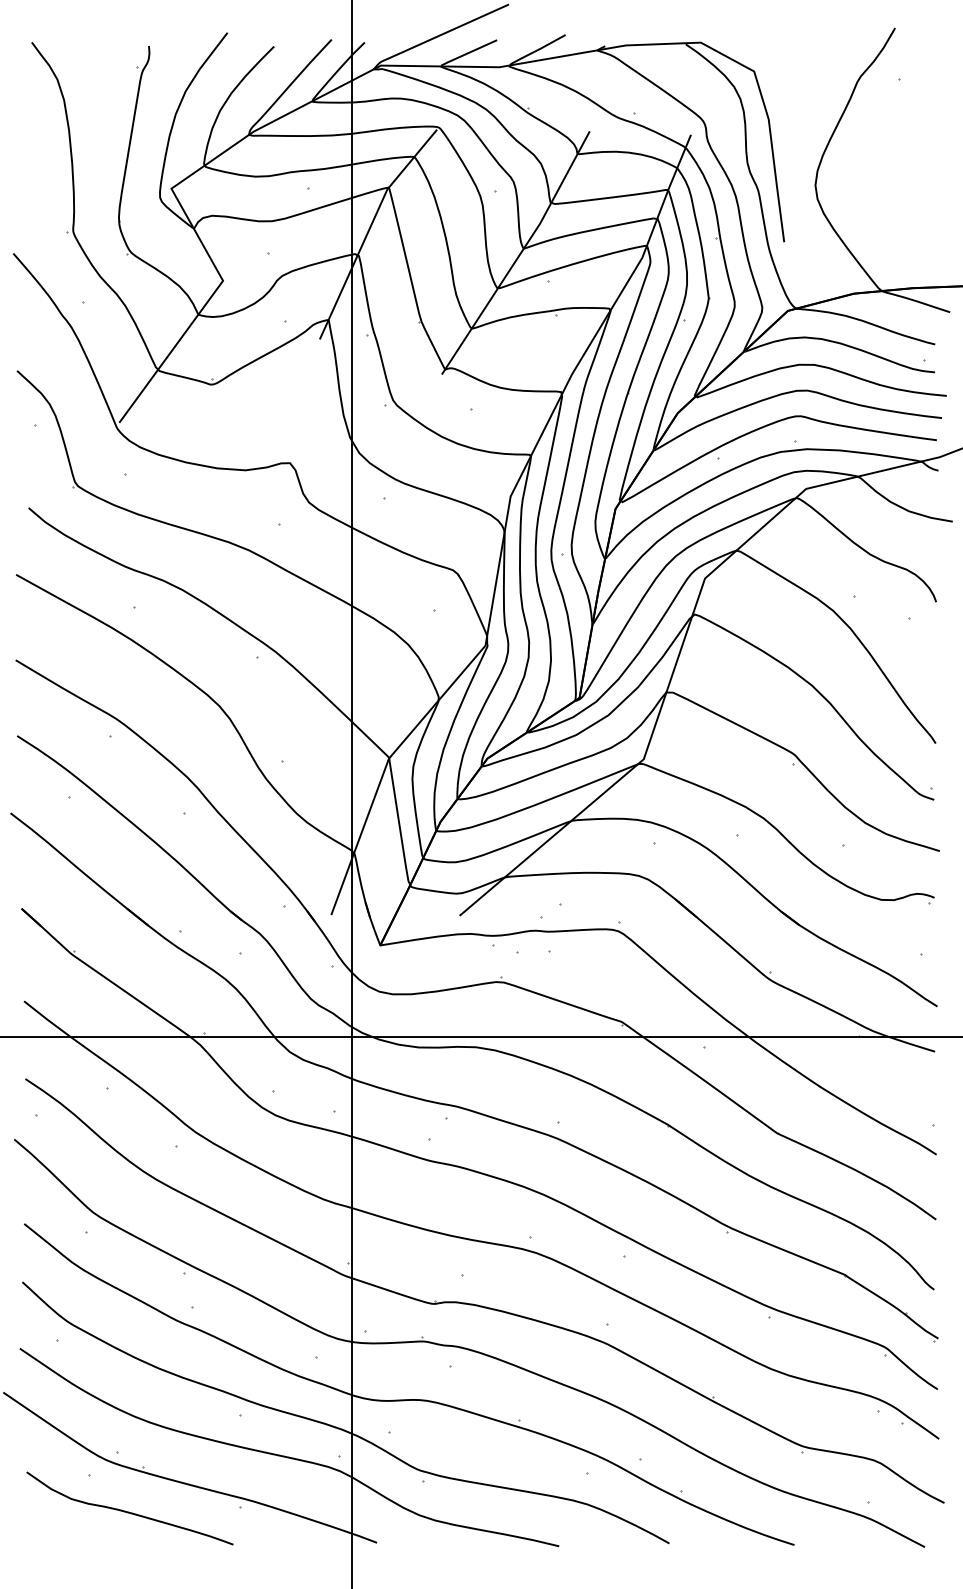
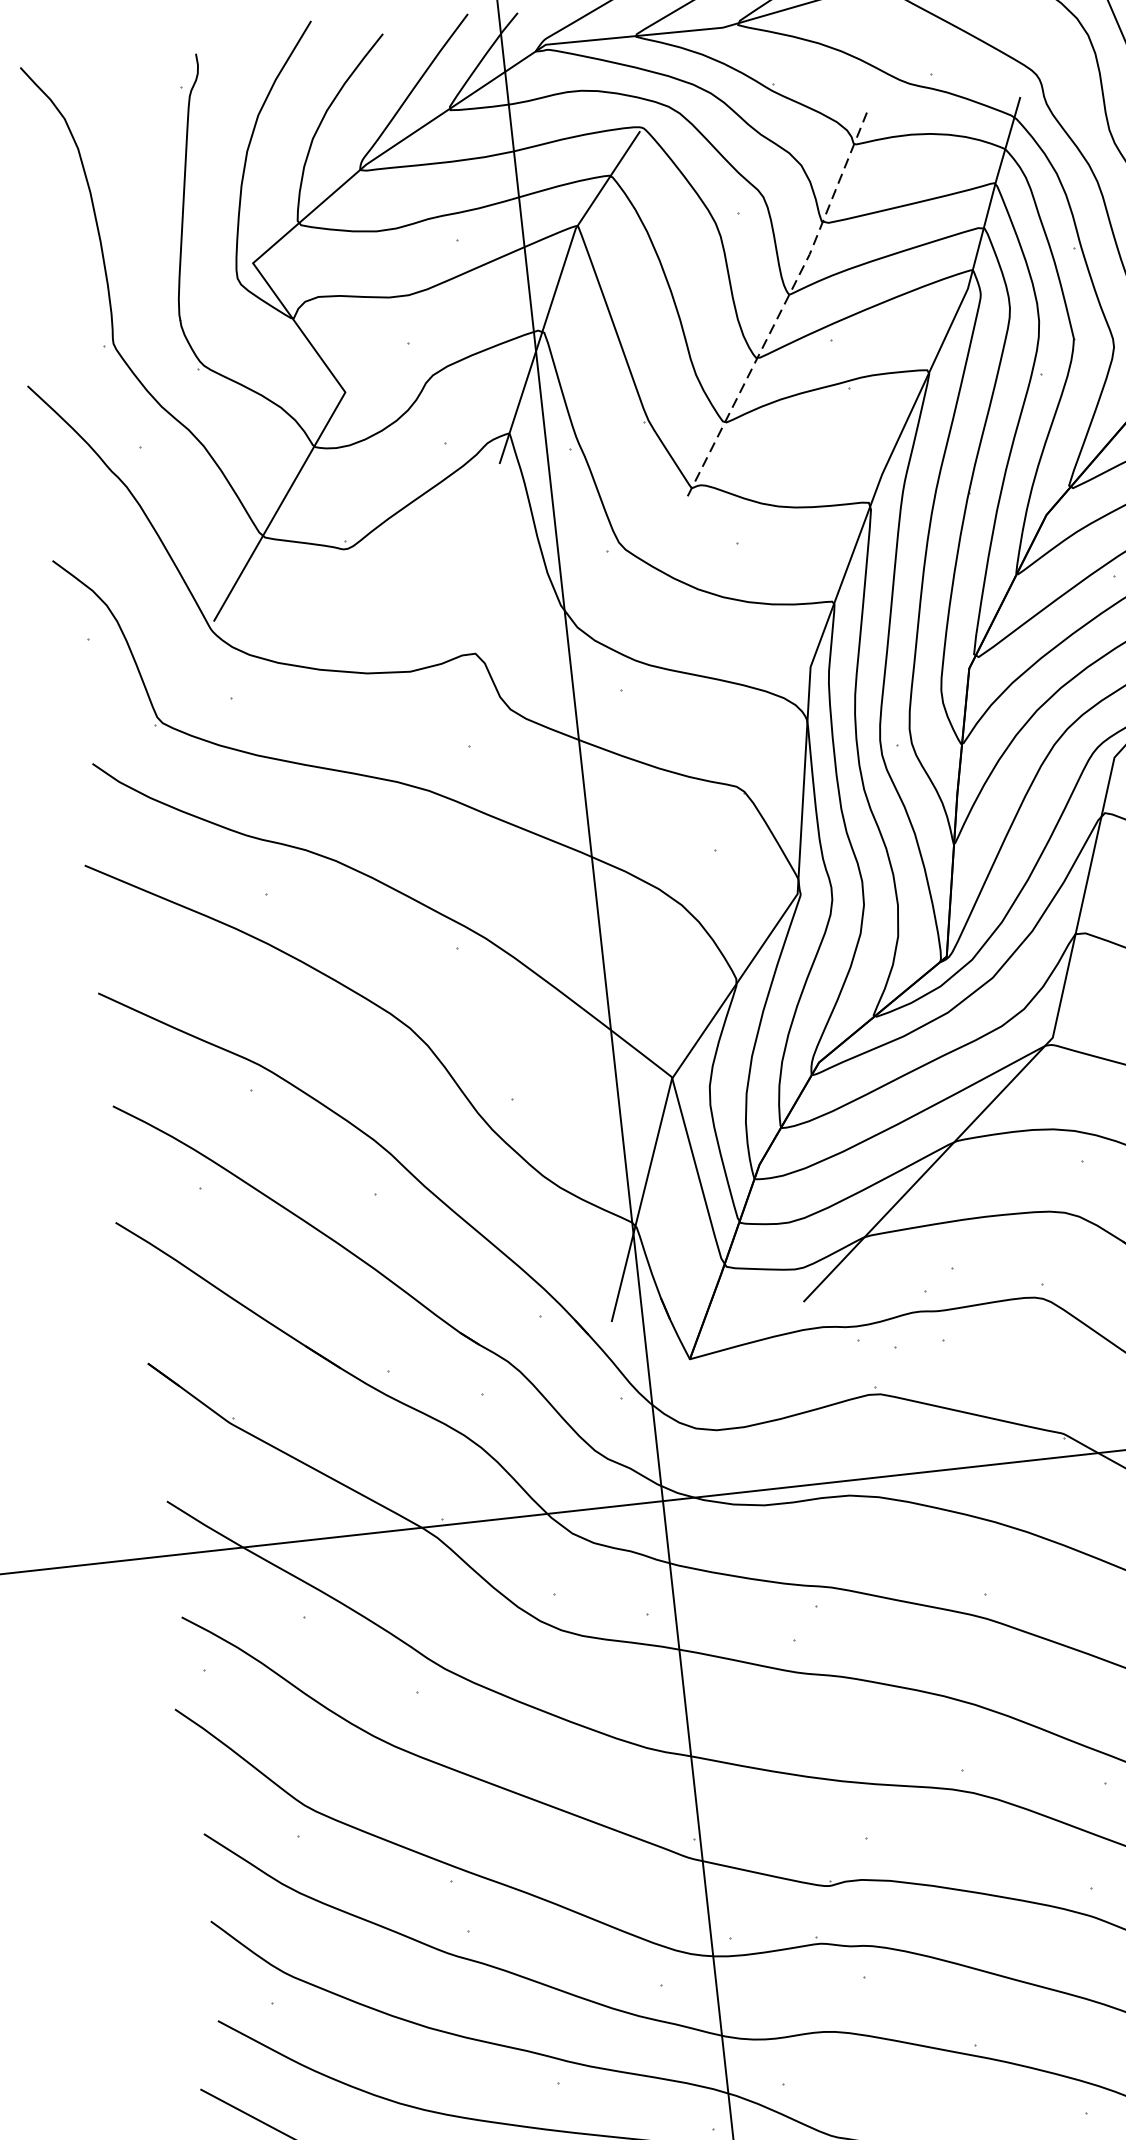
line: (520, 254) -> (785, 303), solid -> dashed

